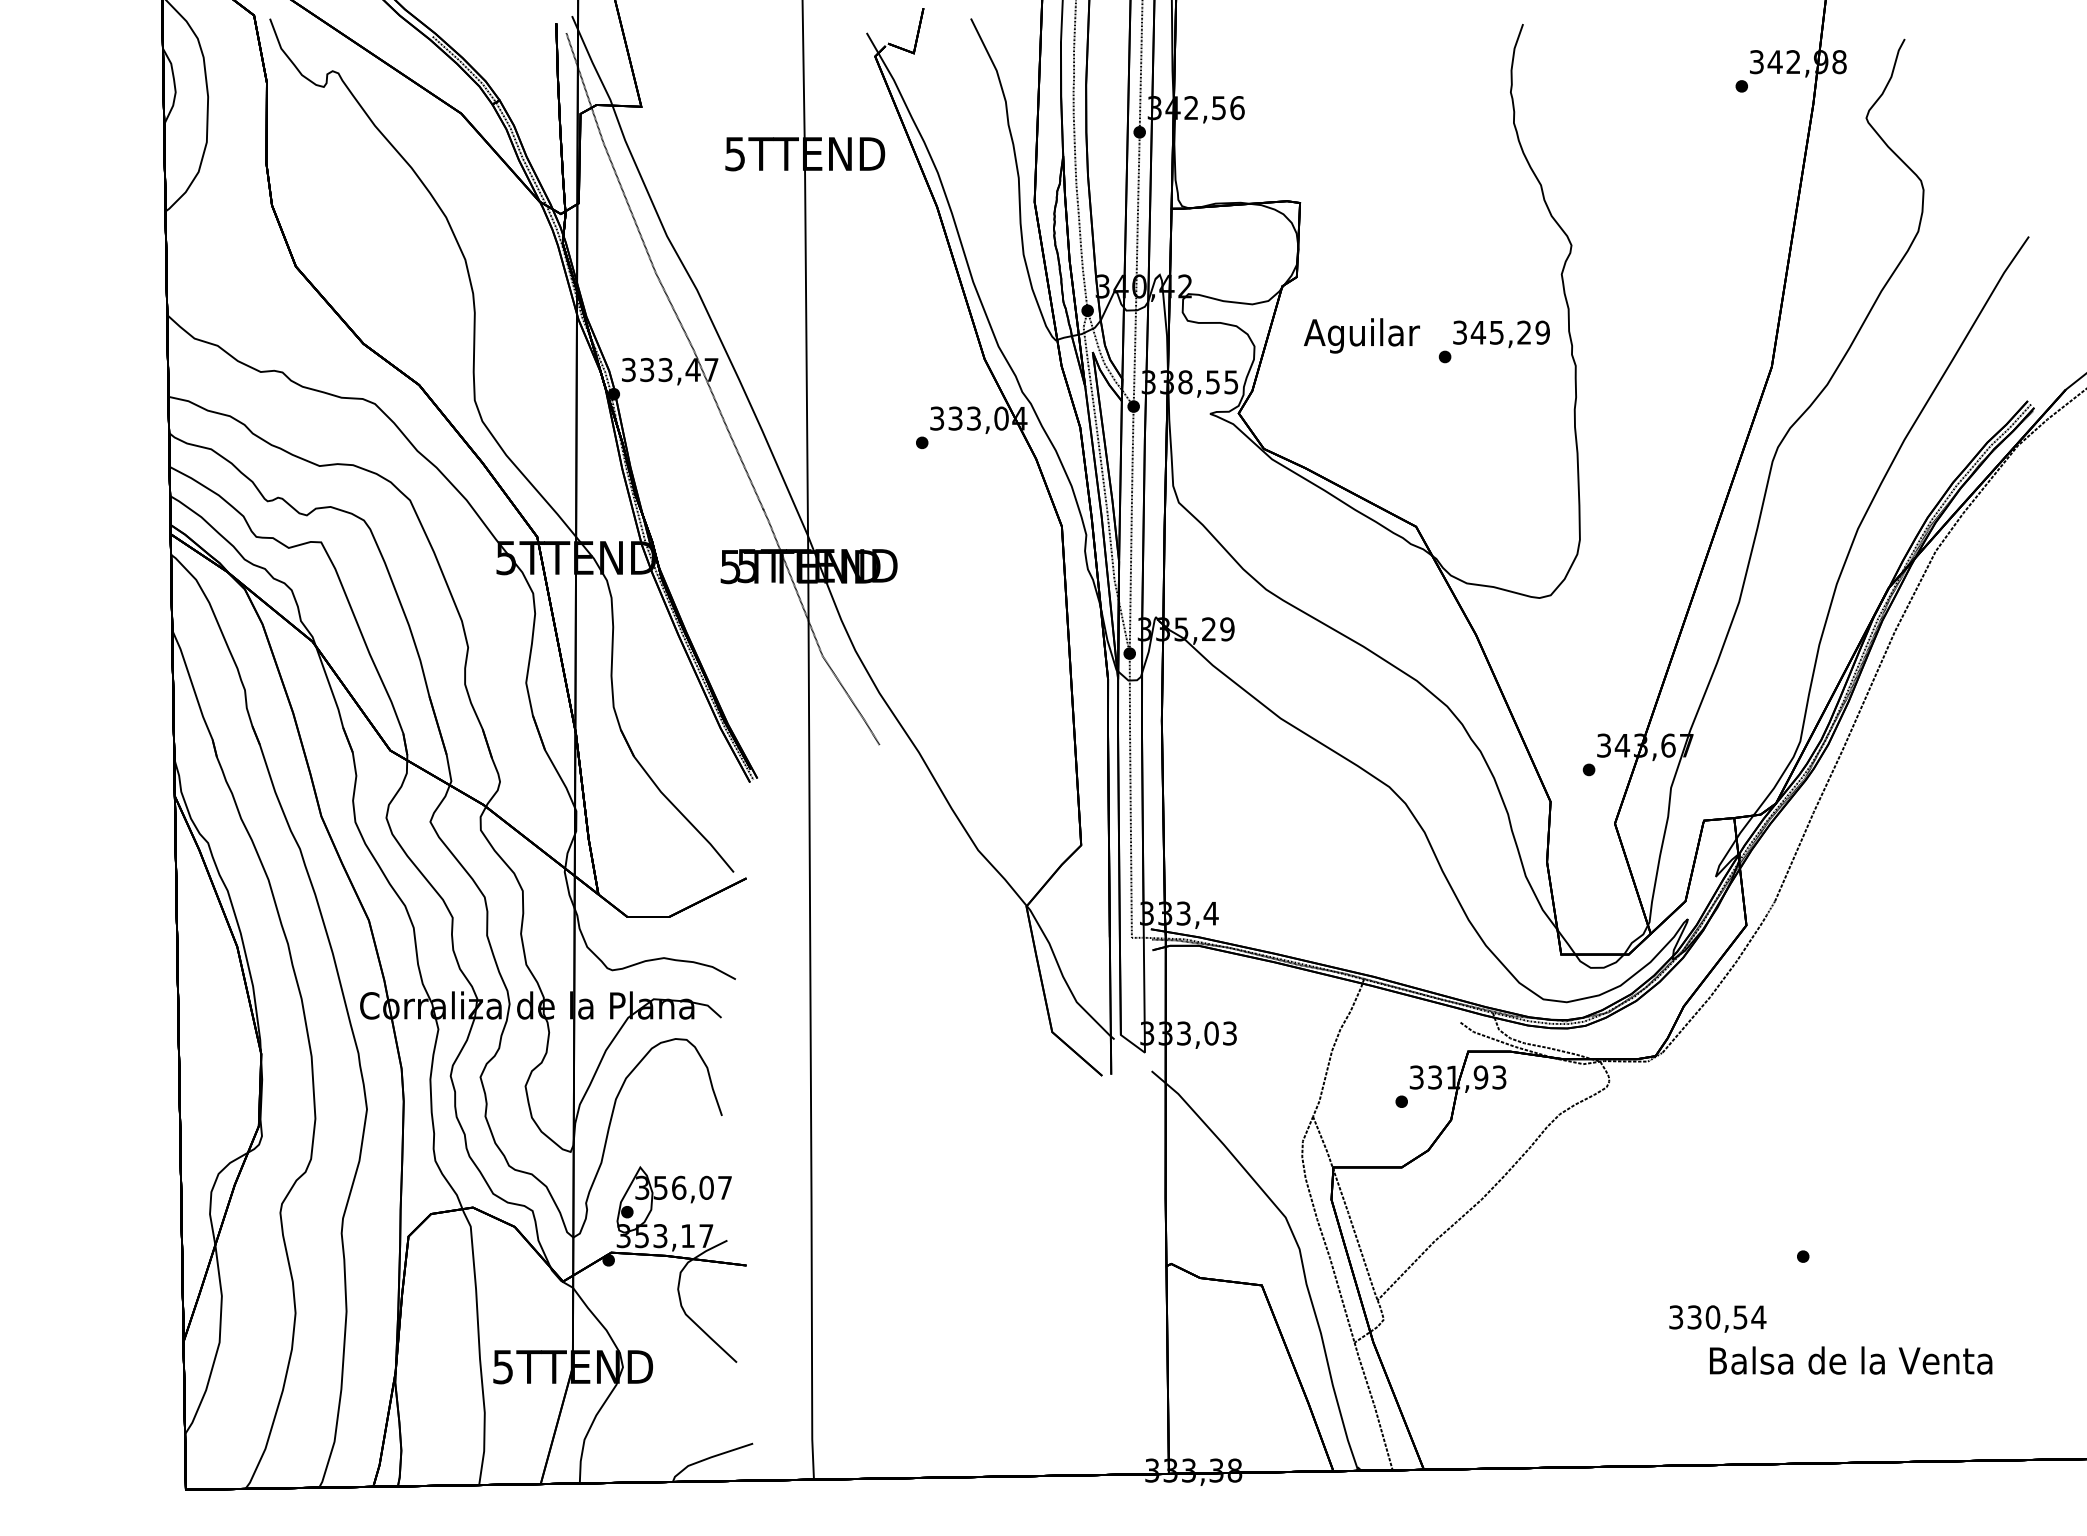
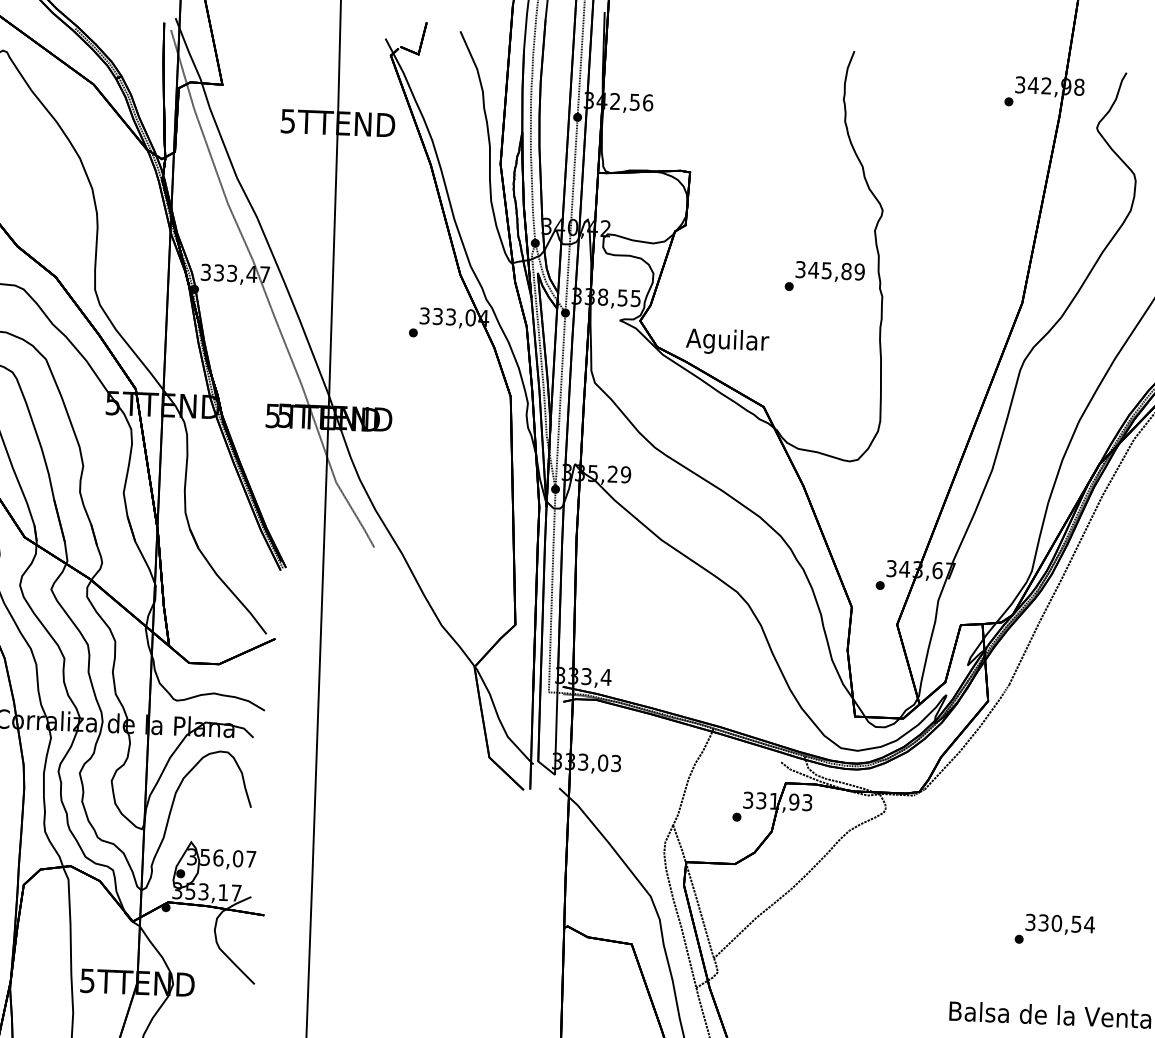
text: (1524, 332) -> (846, 271), 345,29 -> 345,89
text: (1361, 335) -> (727, 341), moved
text: (1717, 1318) -> (1060, 924), moved

